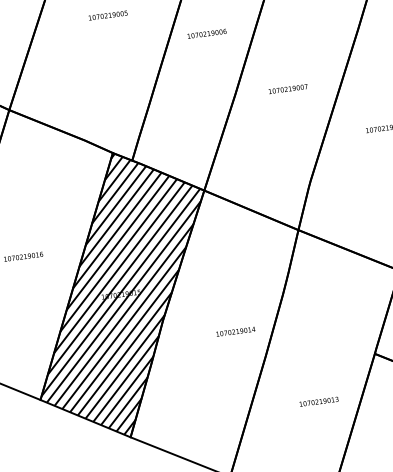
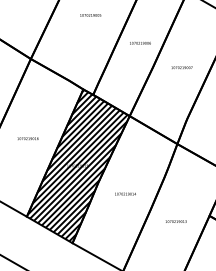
text: (207, 34) -> (140, 43), moved
text: (235, 330) -> (125, 193), moved
text: (317, 401) -> (175, 221), moved

